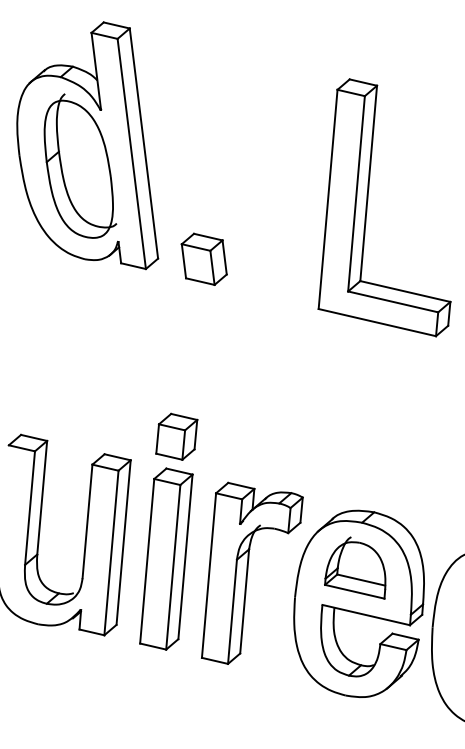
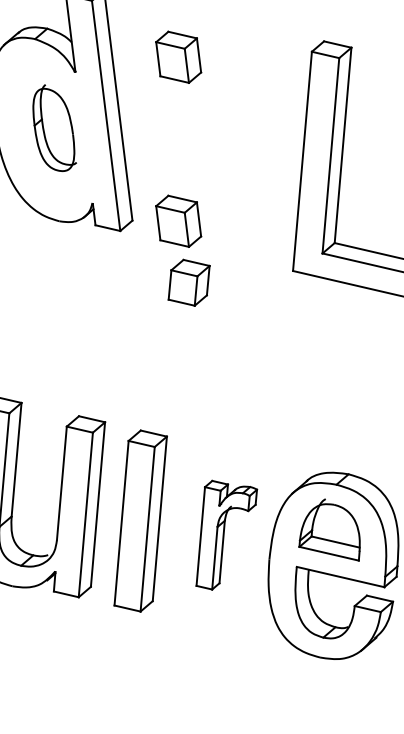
part: (203, 94) -> (177, 56), added
part: (80, 165) -> (54, 127), size x0.6
part: (176, 436) -> (188, 282), moved
part: (252, 572) -> (226, 534), size x0.6

